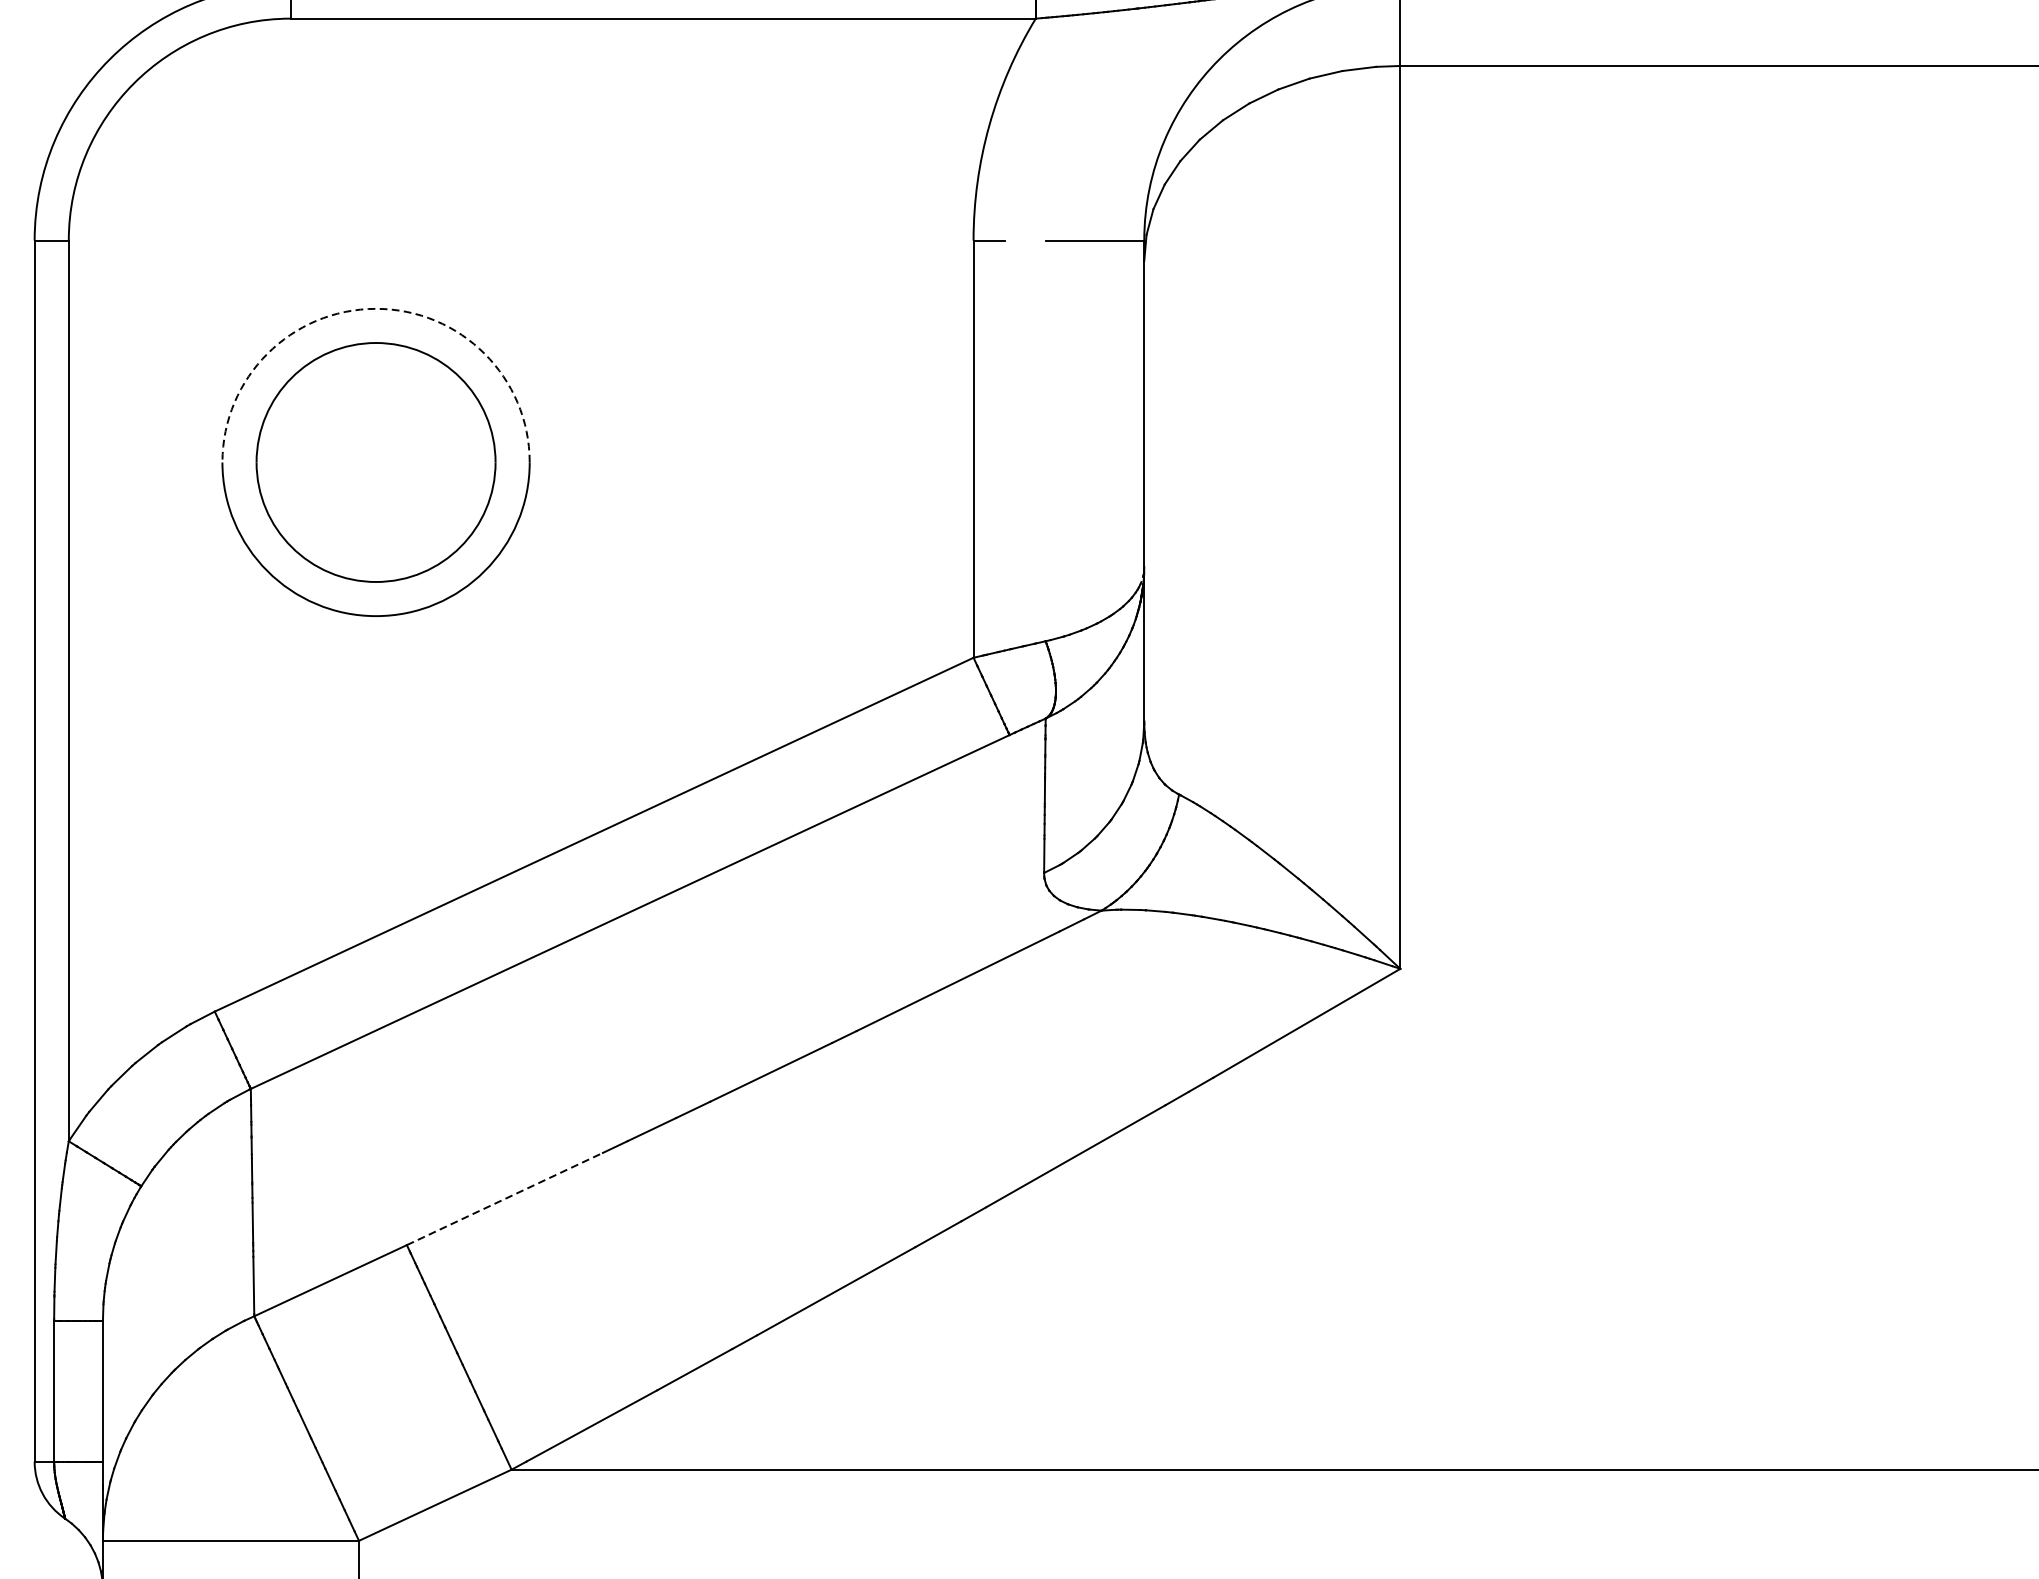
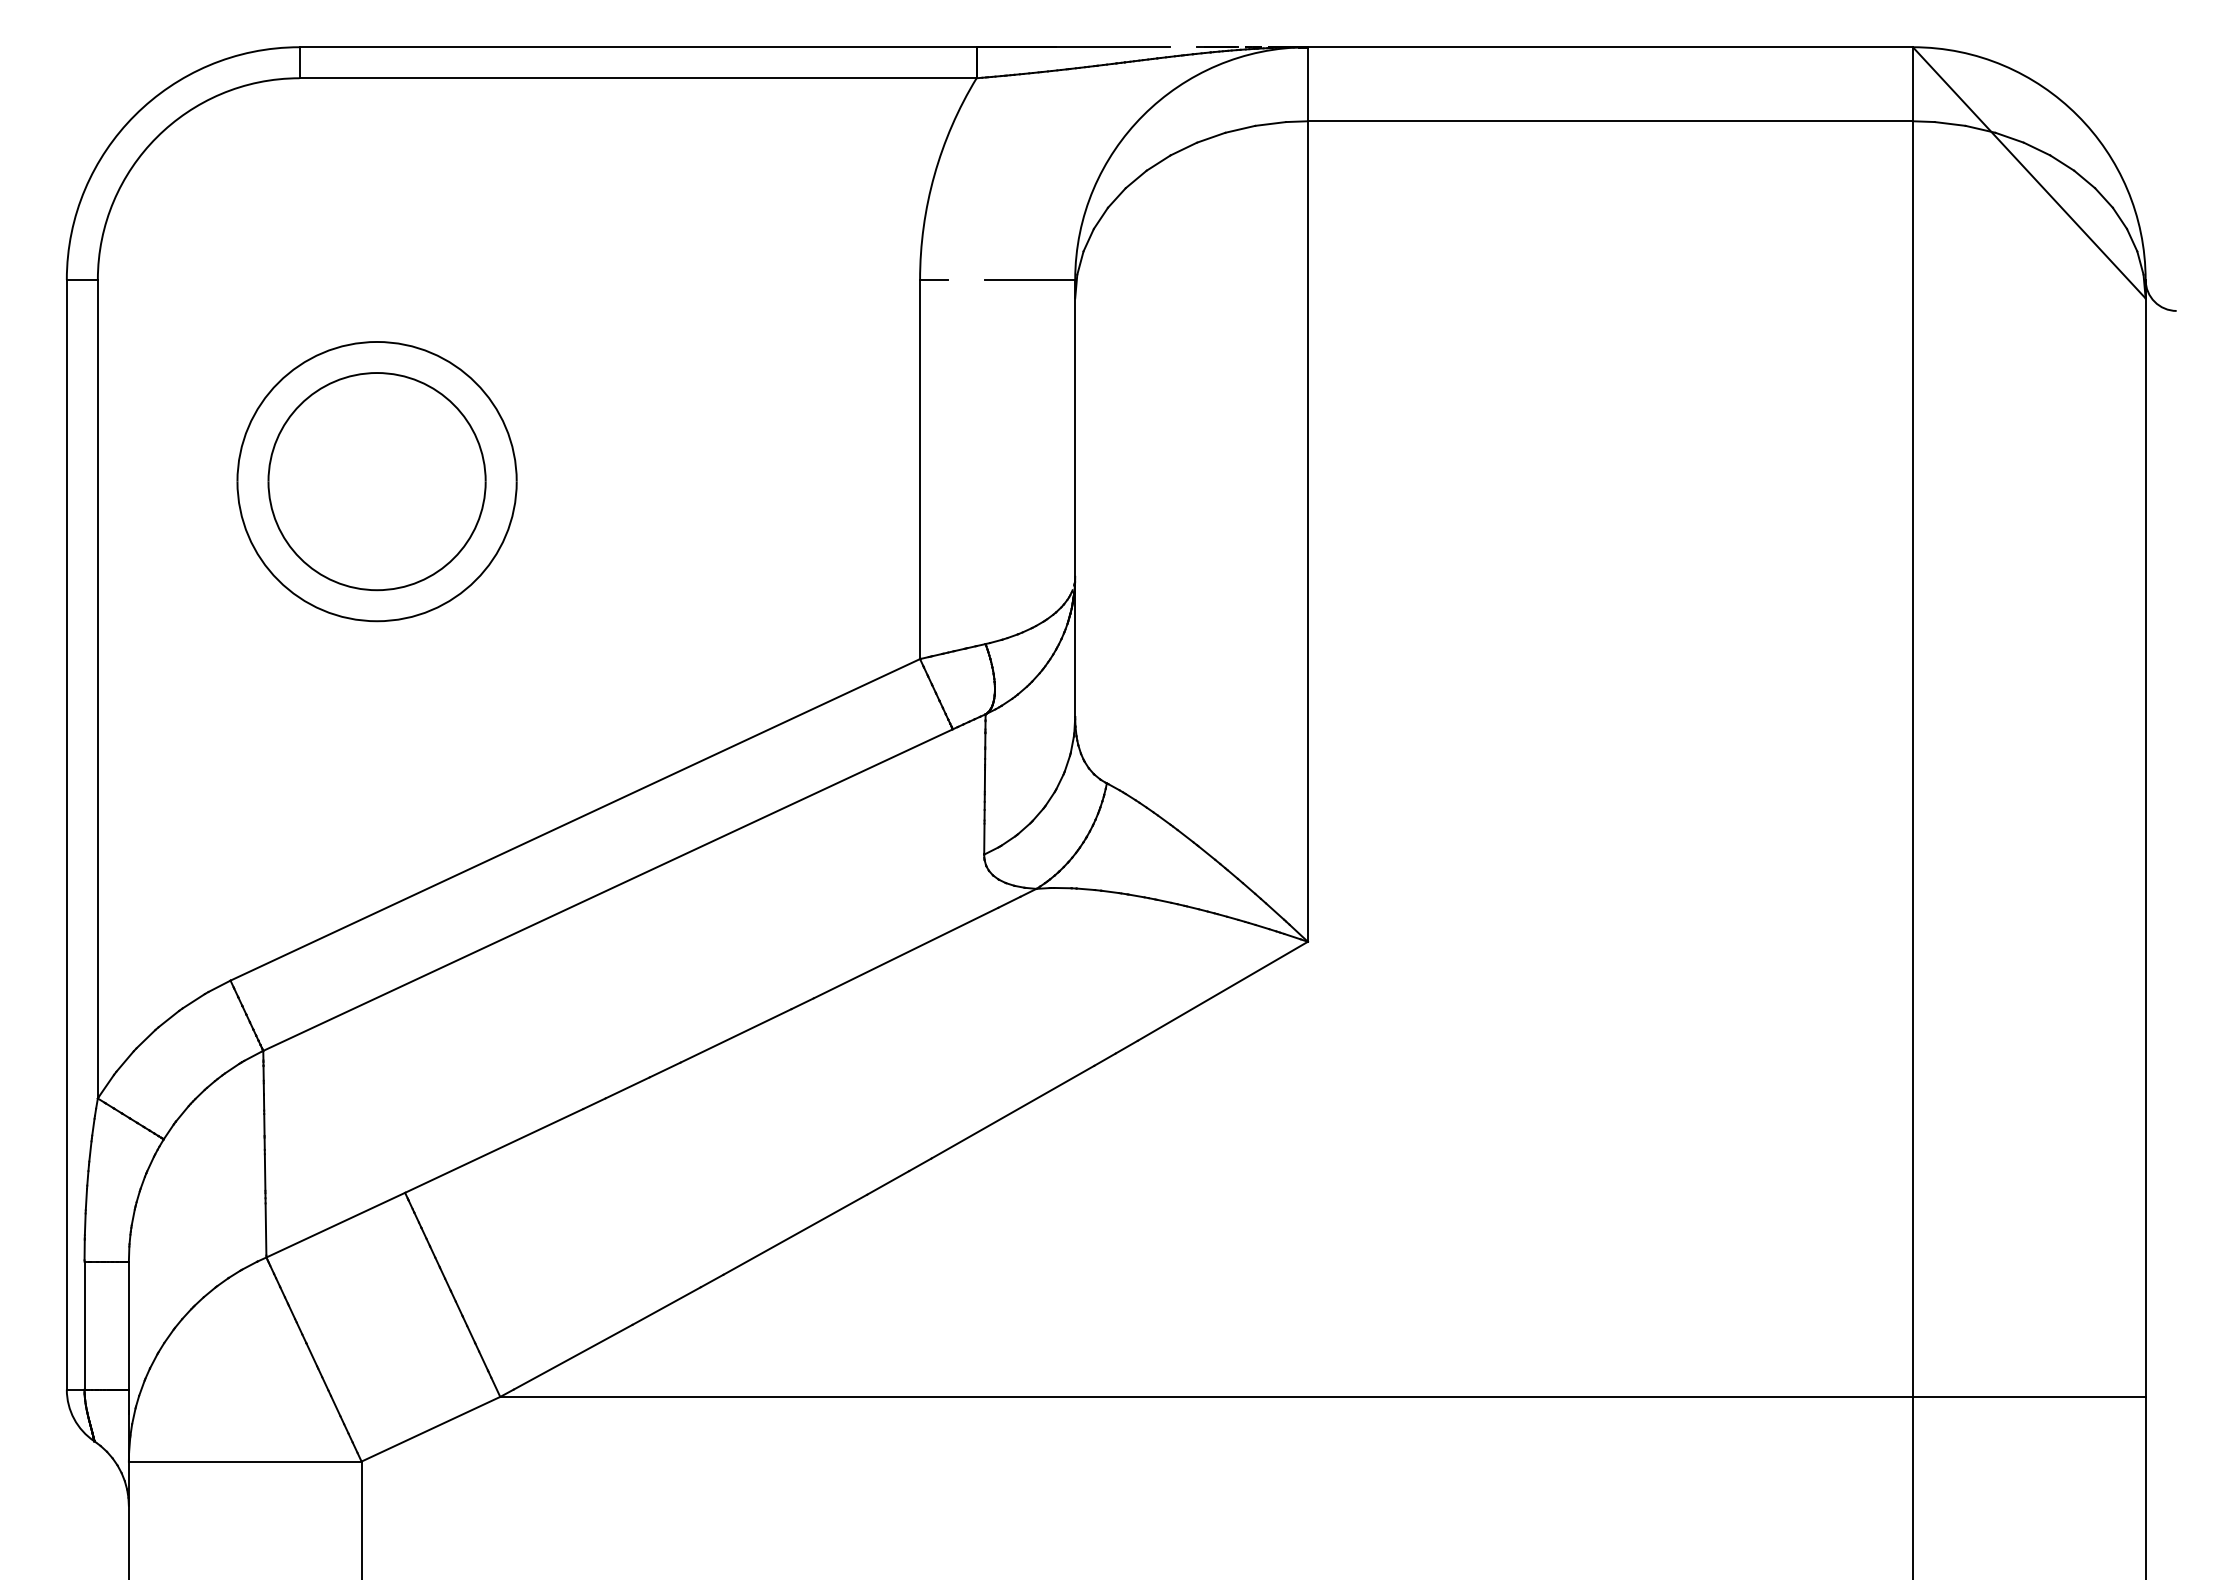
arc: (376, 308) -> (377, 341), dashed -> solid
line: (505, 1198) -> (494, 1150), dashed -> solid

